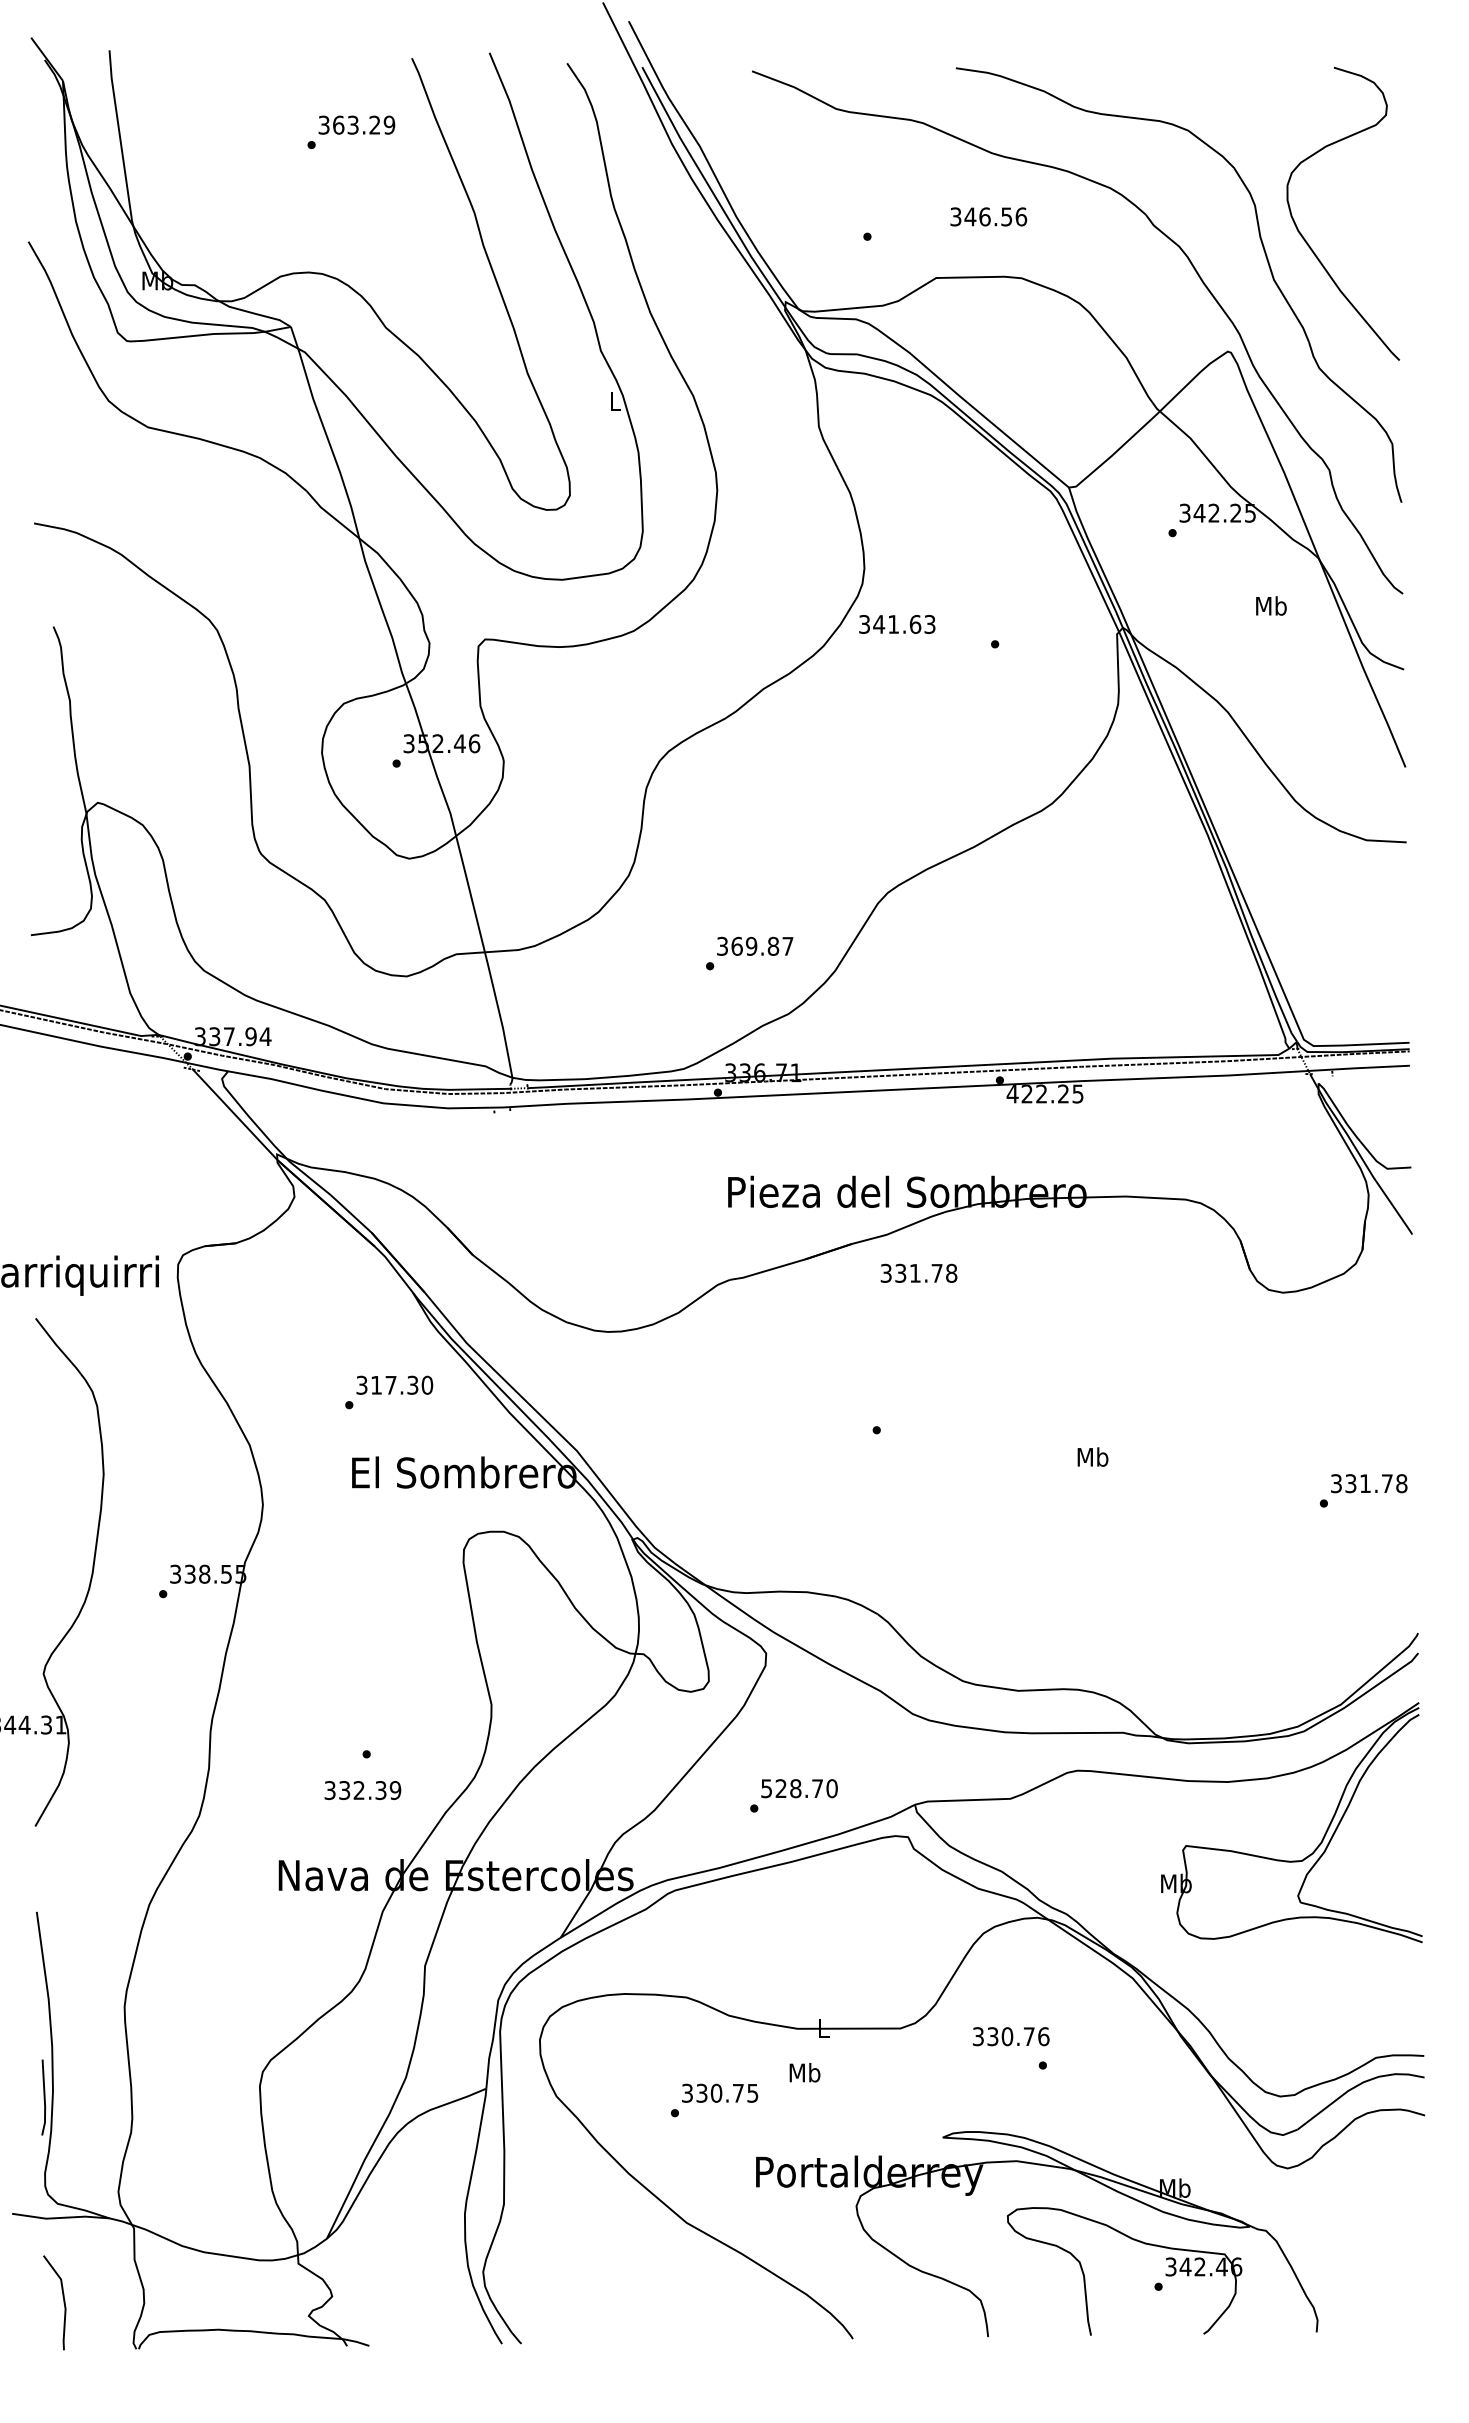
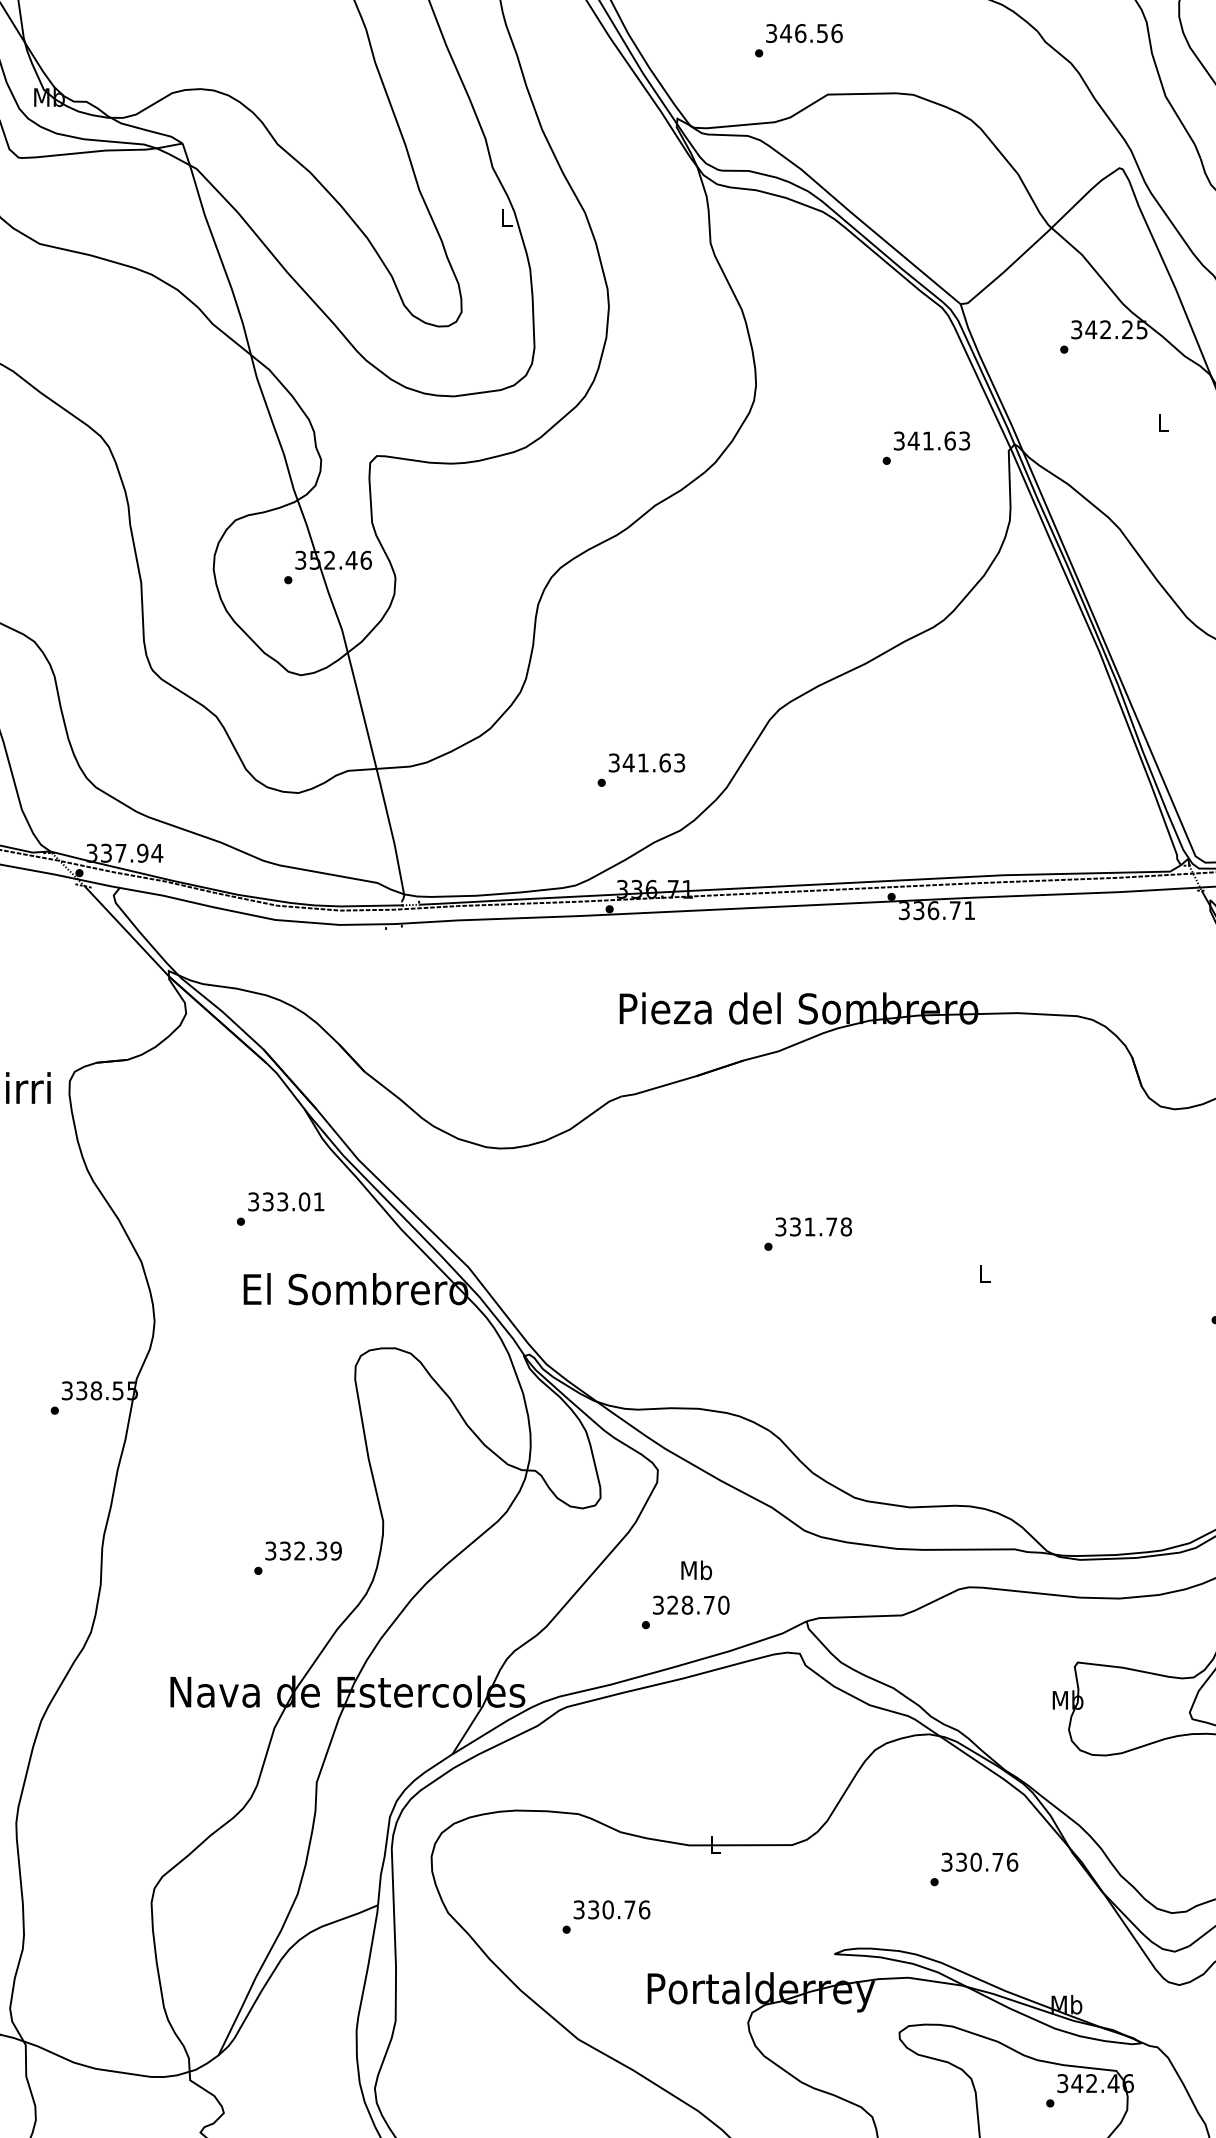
text: (988, 216) -> (804, 33), moved
text: (1271, 605) -> (1163, 422), Mb -> L
text: (897, 624) -> (932, 441), moved
text: (762, 945) -> (654, 762), 369.87 -> 341.63
text: (1044, 1093) -> (936, 910), 422.25 -> 336.71
text: (918, 1272) -> (813, 1226), moved
text: (402, 1384) -> (294, 1201), 317.30 -> 333.01
text: (1092, 1456) -> (984, 1273), Mb -> L
text: (766, 1788) -> (658, 1605), 528.70 -> 328.70
text: (362, 1790) -> (303, 1551), moved
text: (1011, 2036) -> (980, 1862), moved
text: (804, 2072) -> (696, 1570), moved
text: (752, 2092) -> (644, 1909), 330.75 -> 330.76

